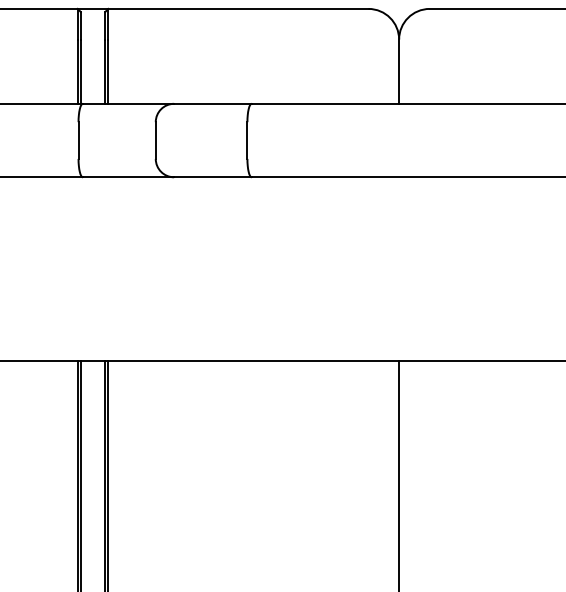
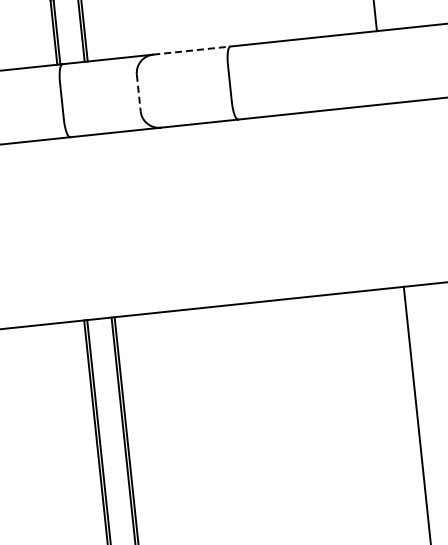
line: (212, 103) -> (191, 50), solid -> dashed
line: (155, 141) -> (138, 94), solid -> dashed

